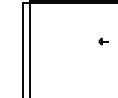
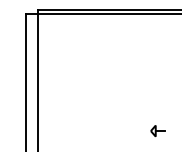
part: (103, 41) -> (158, 130), moved

